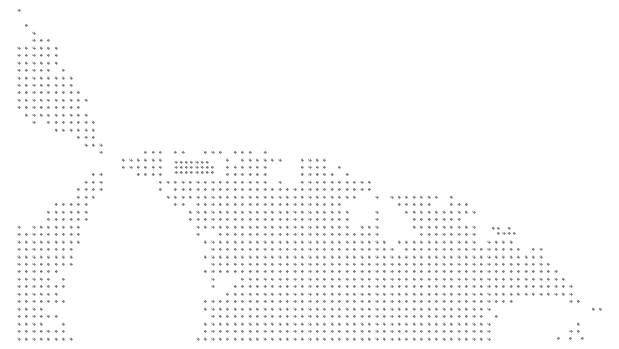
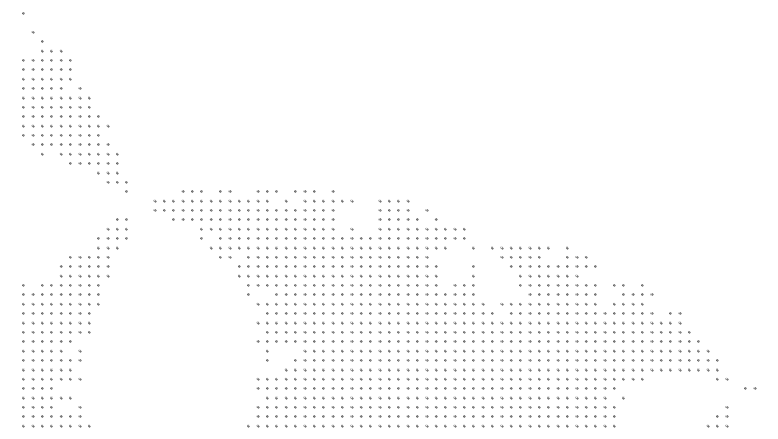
part: (193, 167) -> (243, 210), size x1.43
part: (503, 230) -> (633, 289), size x1.43
part: (570, 339) -> (717, 426), size x0.62

